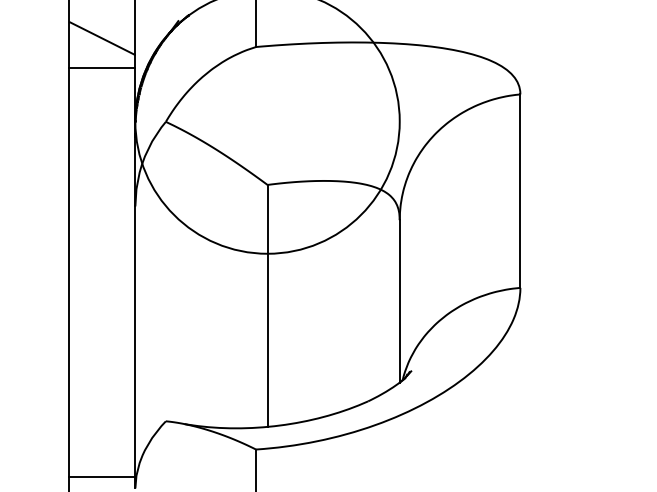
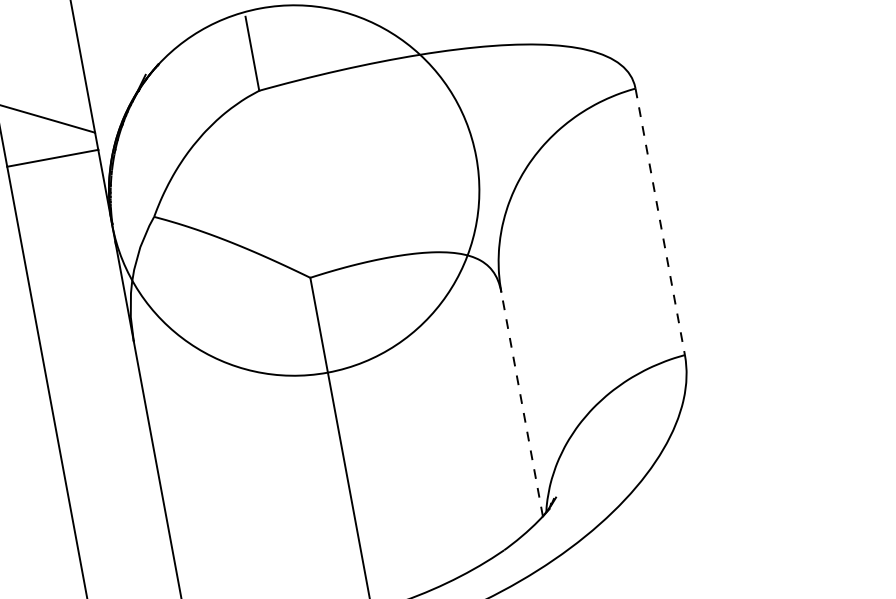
line: (520, 191) -> (660, 222), solid -> dashed
line: (399, 300) -> (521, 403), solid -> dashed

